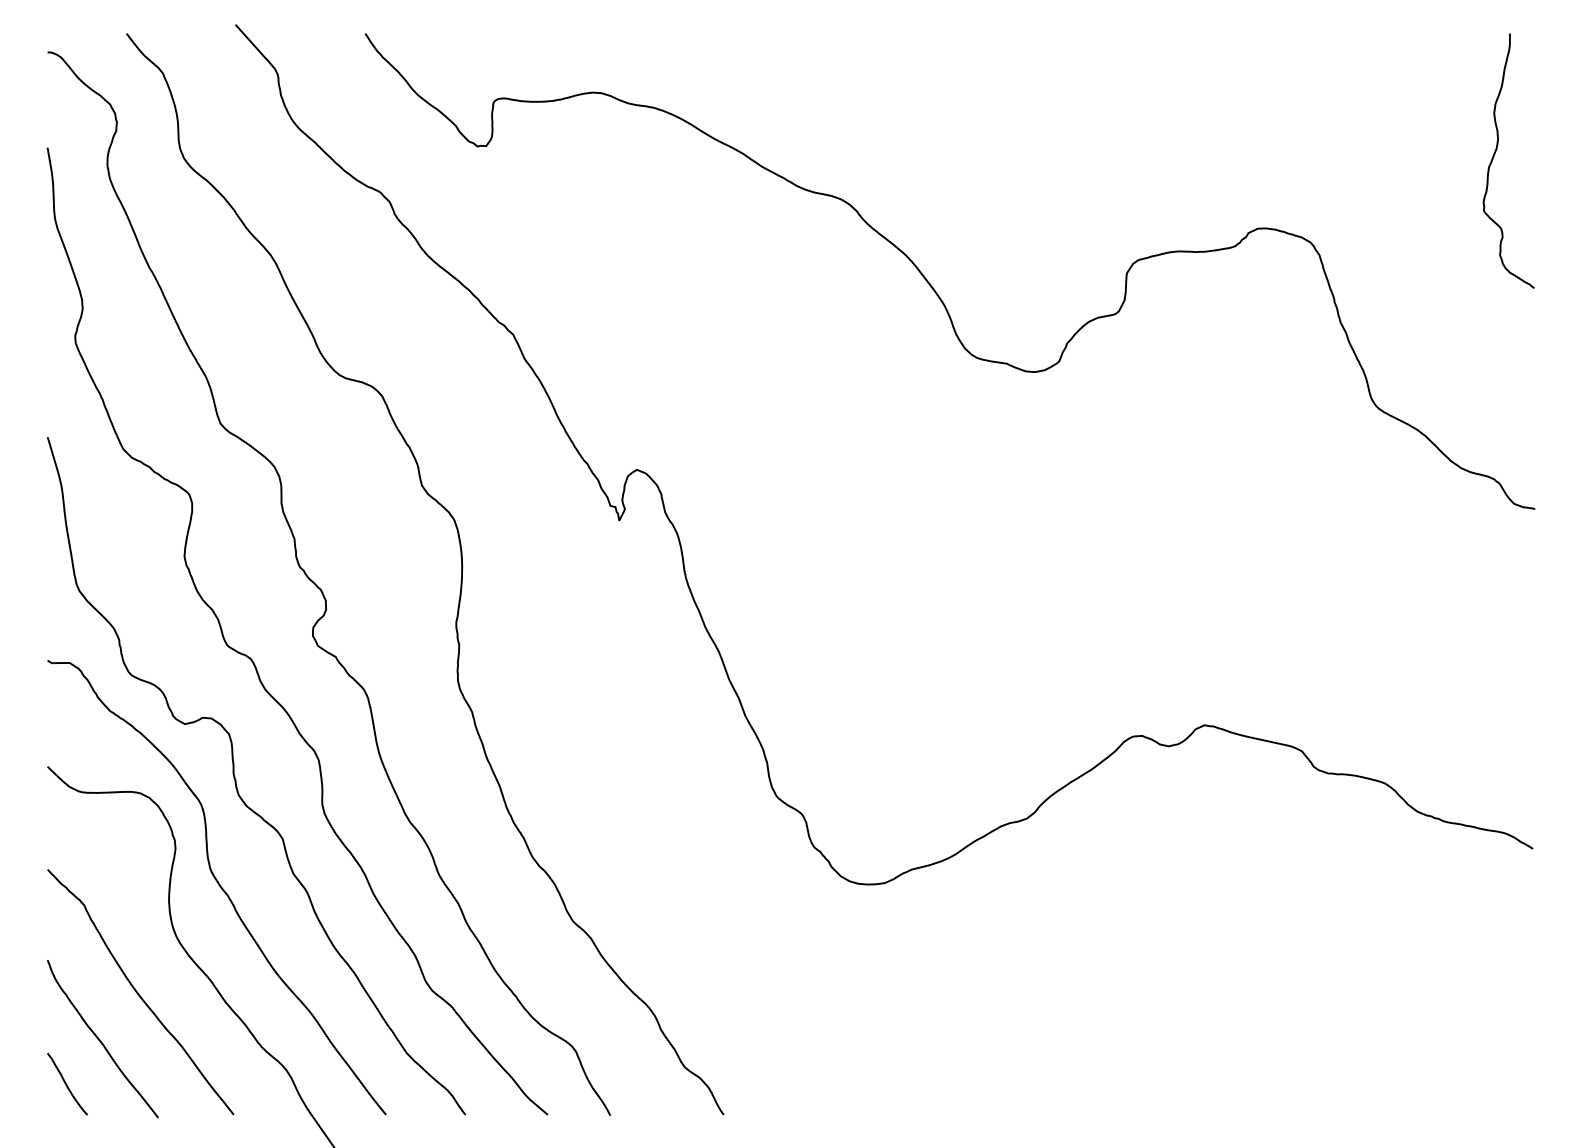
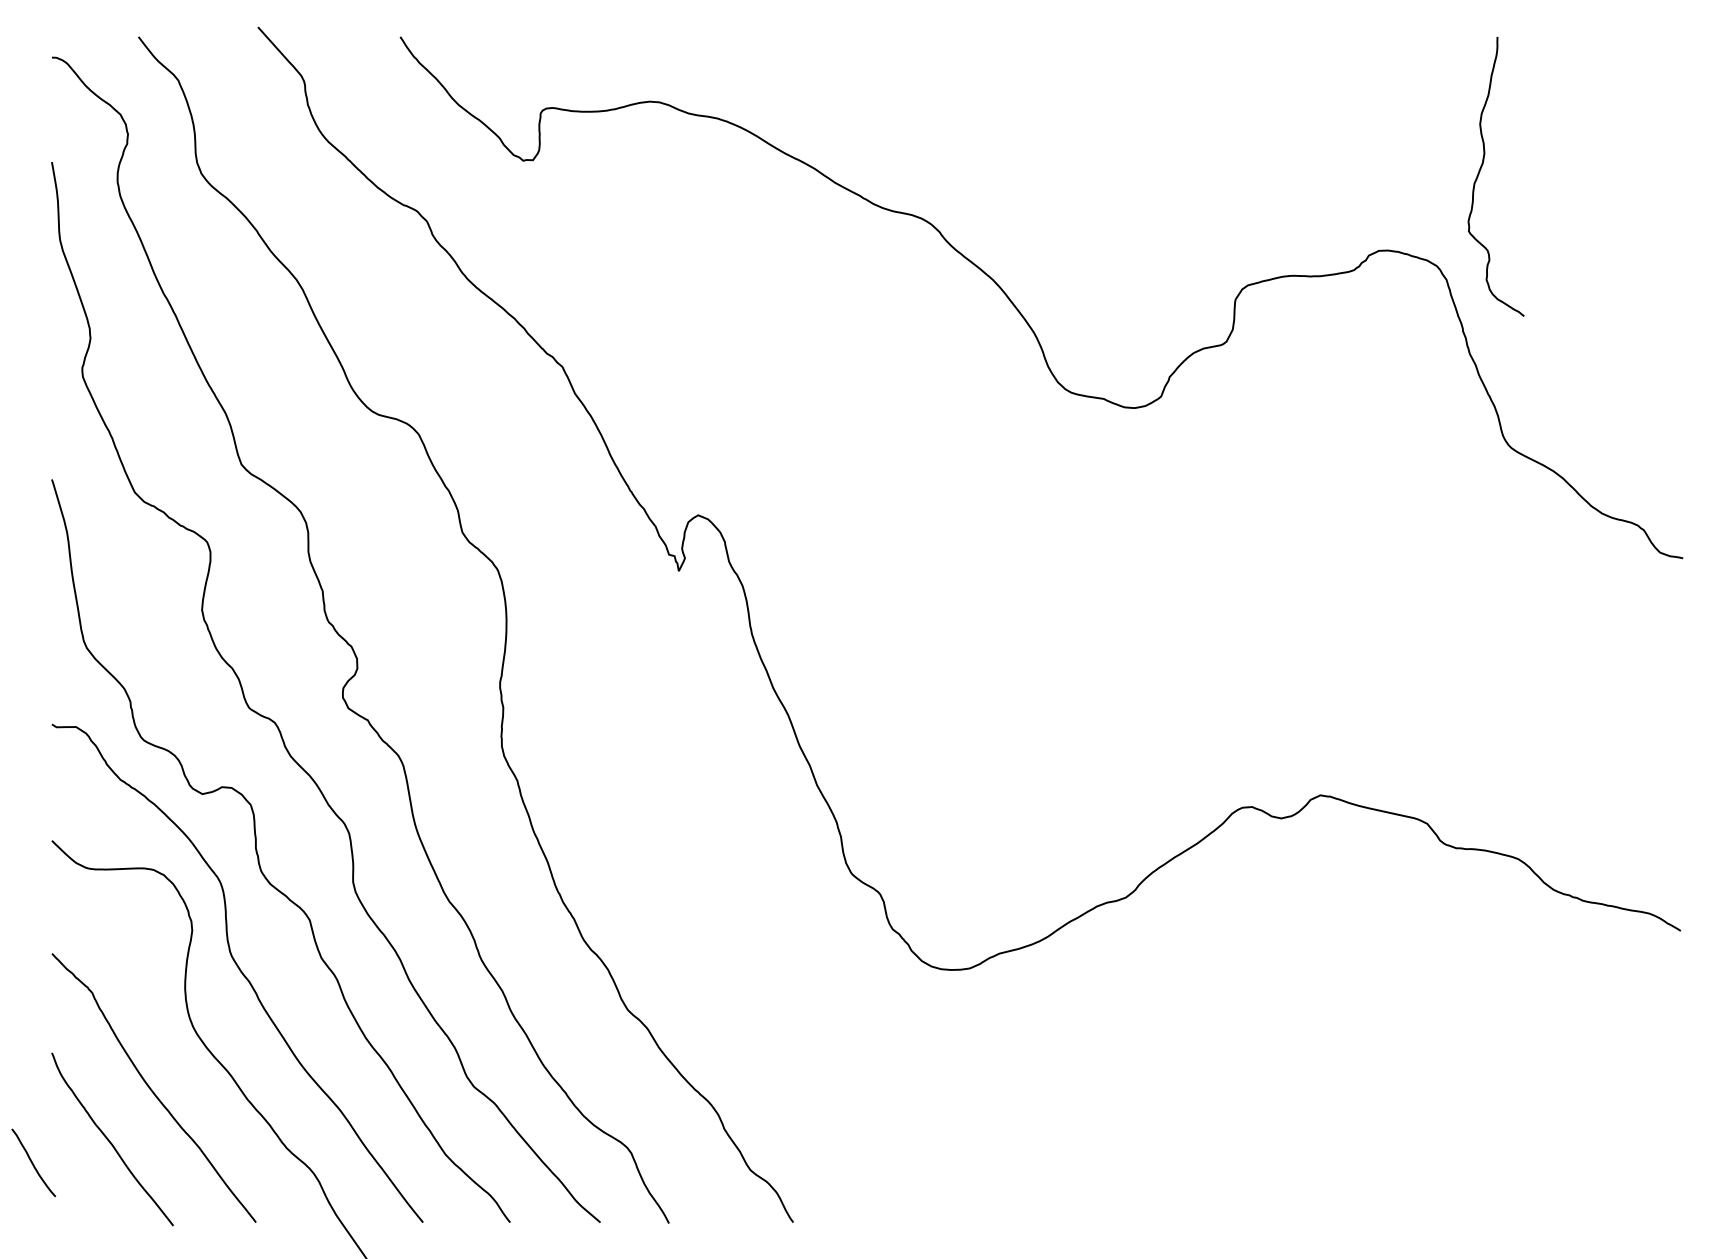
curve: (1495, 154) -> (1481, 169), moved
curve: (66, 1083) -> (32, 1162), moved

